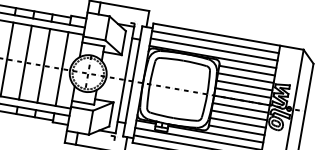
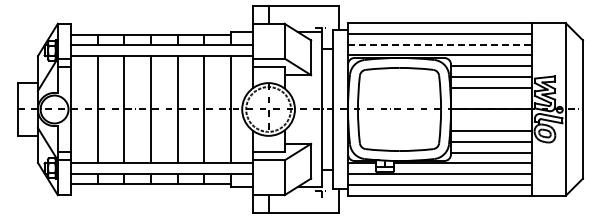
line: (214, 49) -> (439, 44), solid -> dashed
line: (243, 92) -> (491, 98), removed
line: (240, 108) -> (491, 120), removed

